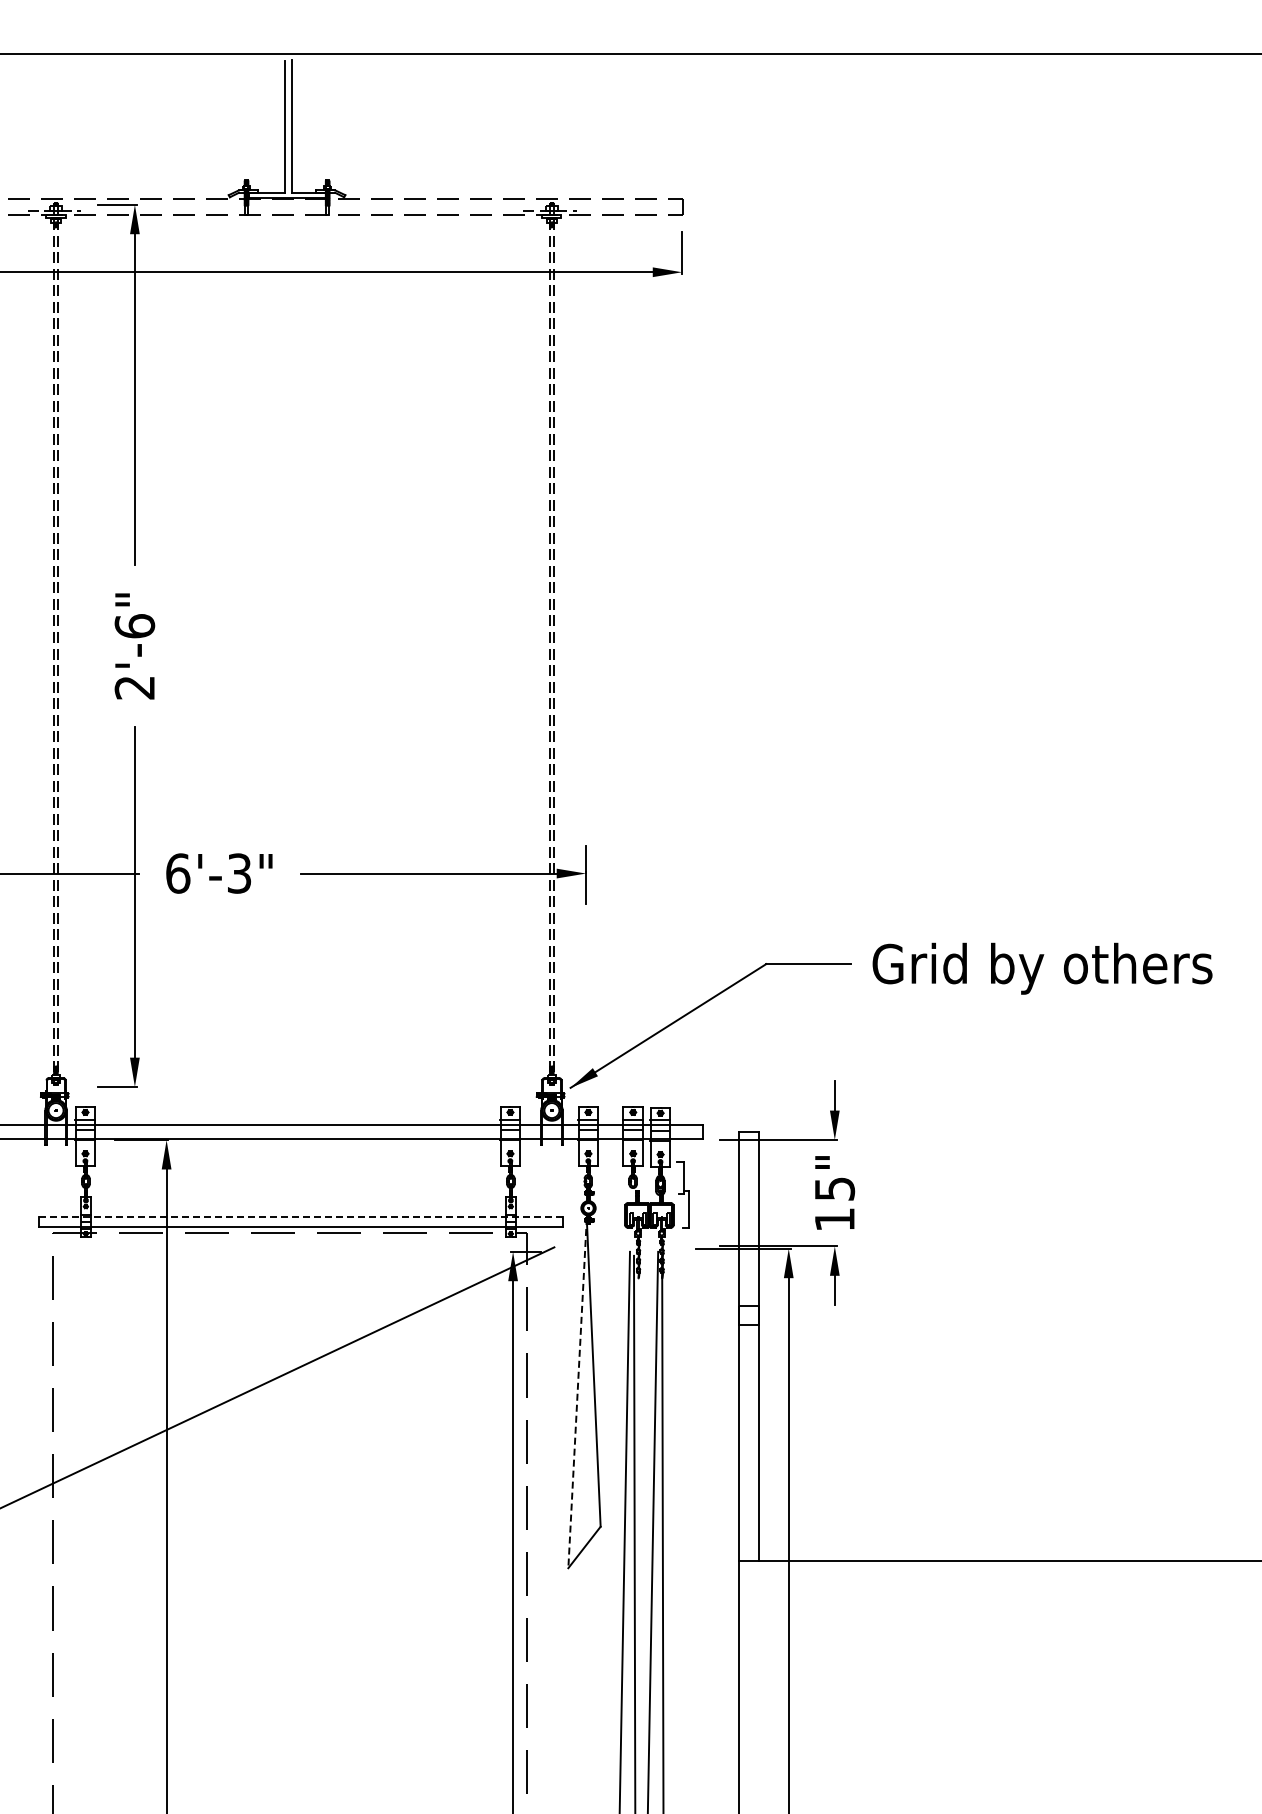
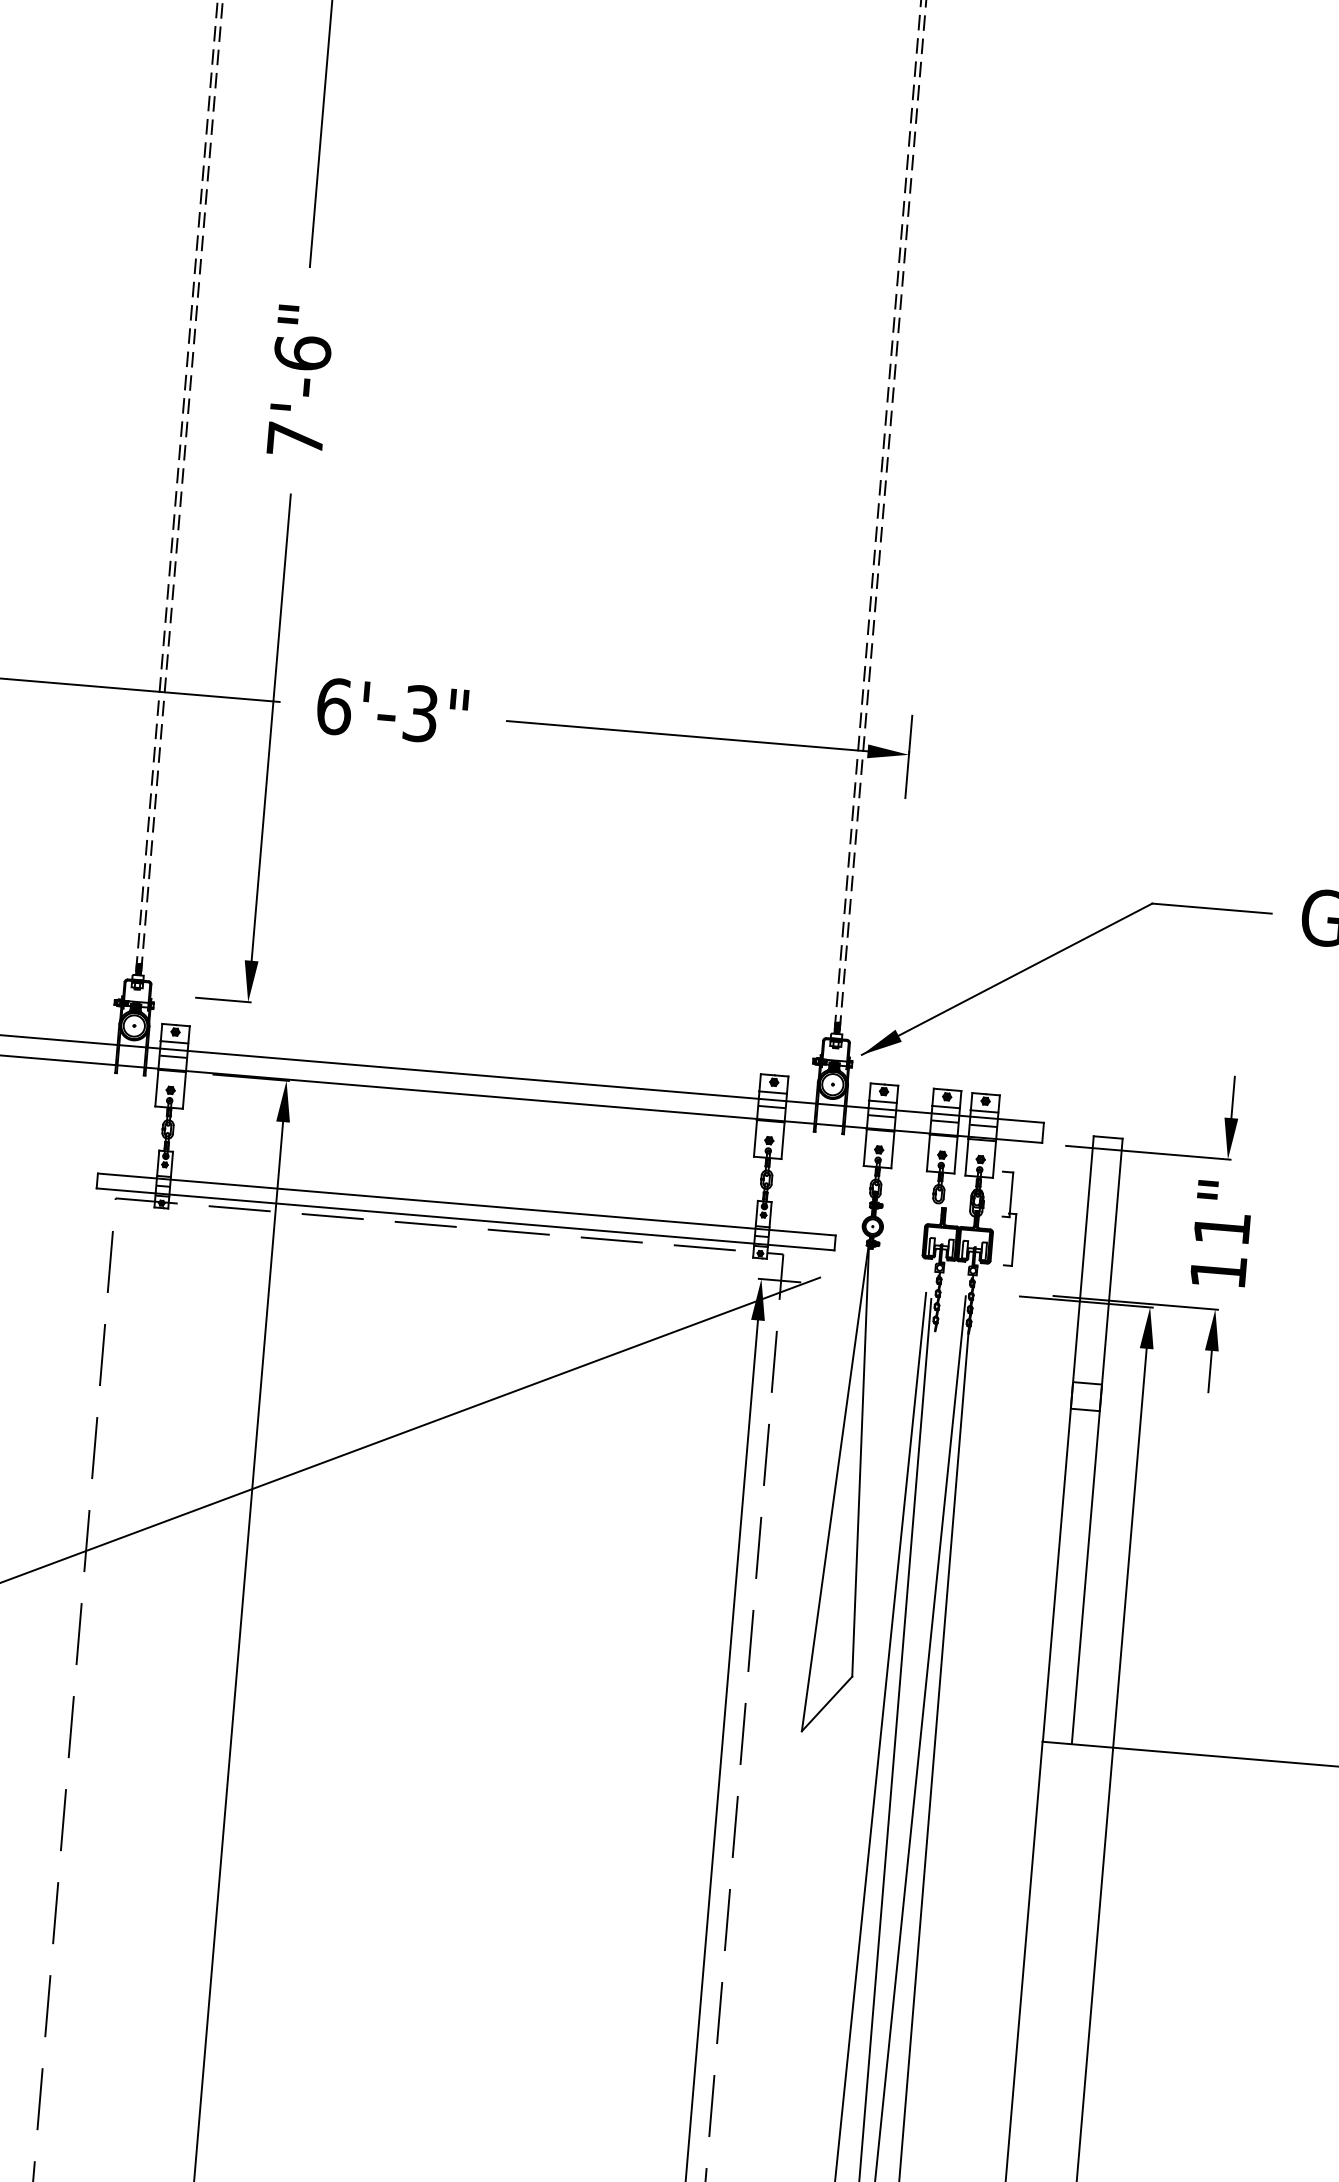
text: (134, 687) -> (294, 439), 2'-6" -> 7'-6"
text: (835, 1188) -> (1223, 1227), 15" -> 11"
line: (301, 1216) -> (467, 1204), dashed -> solid
line: (577, 1393) -> (835, 1486), dashed -> solid

